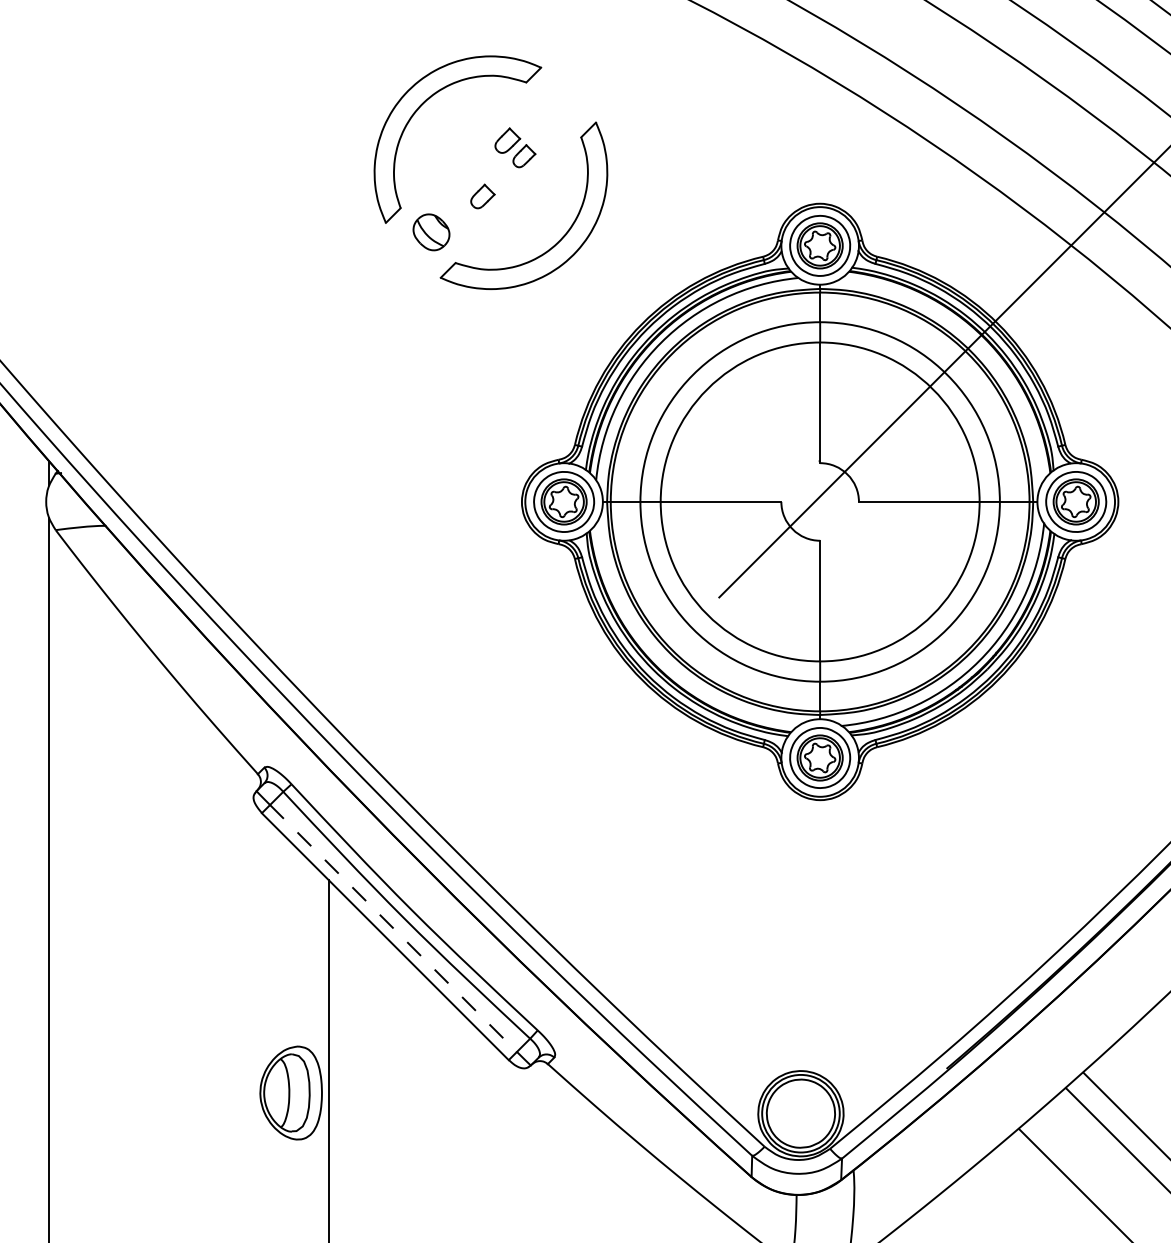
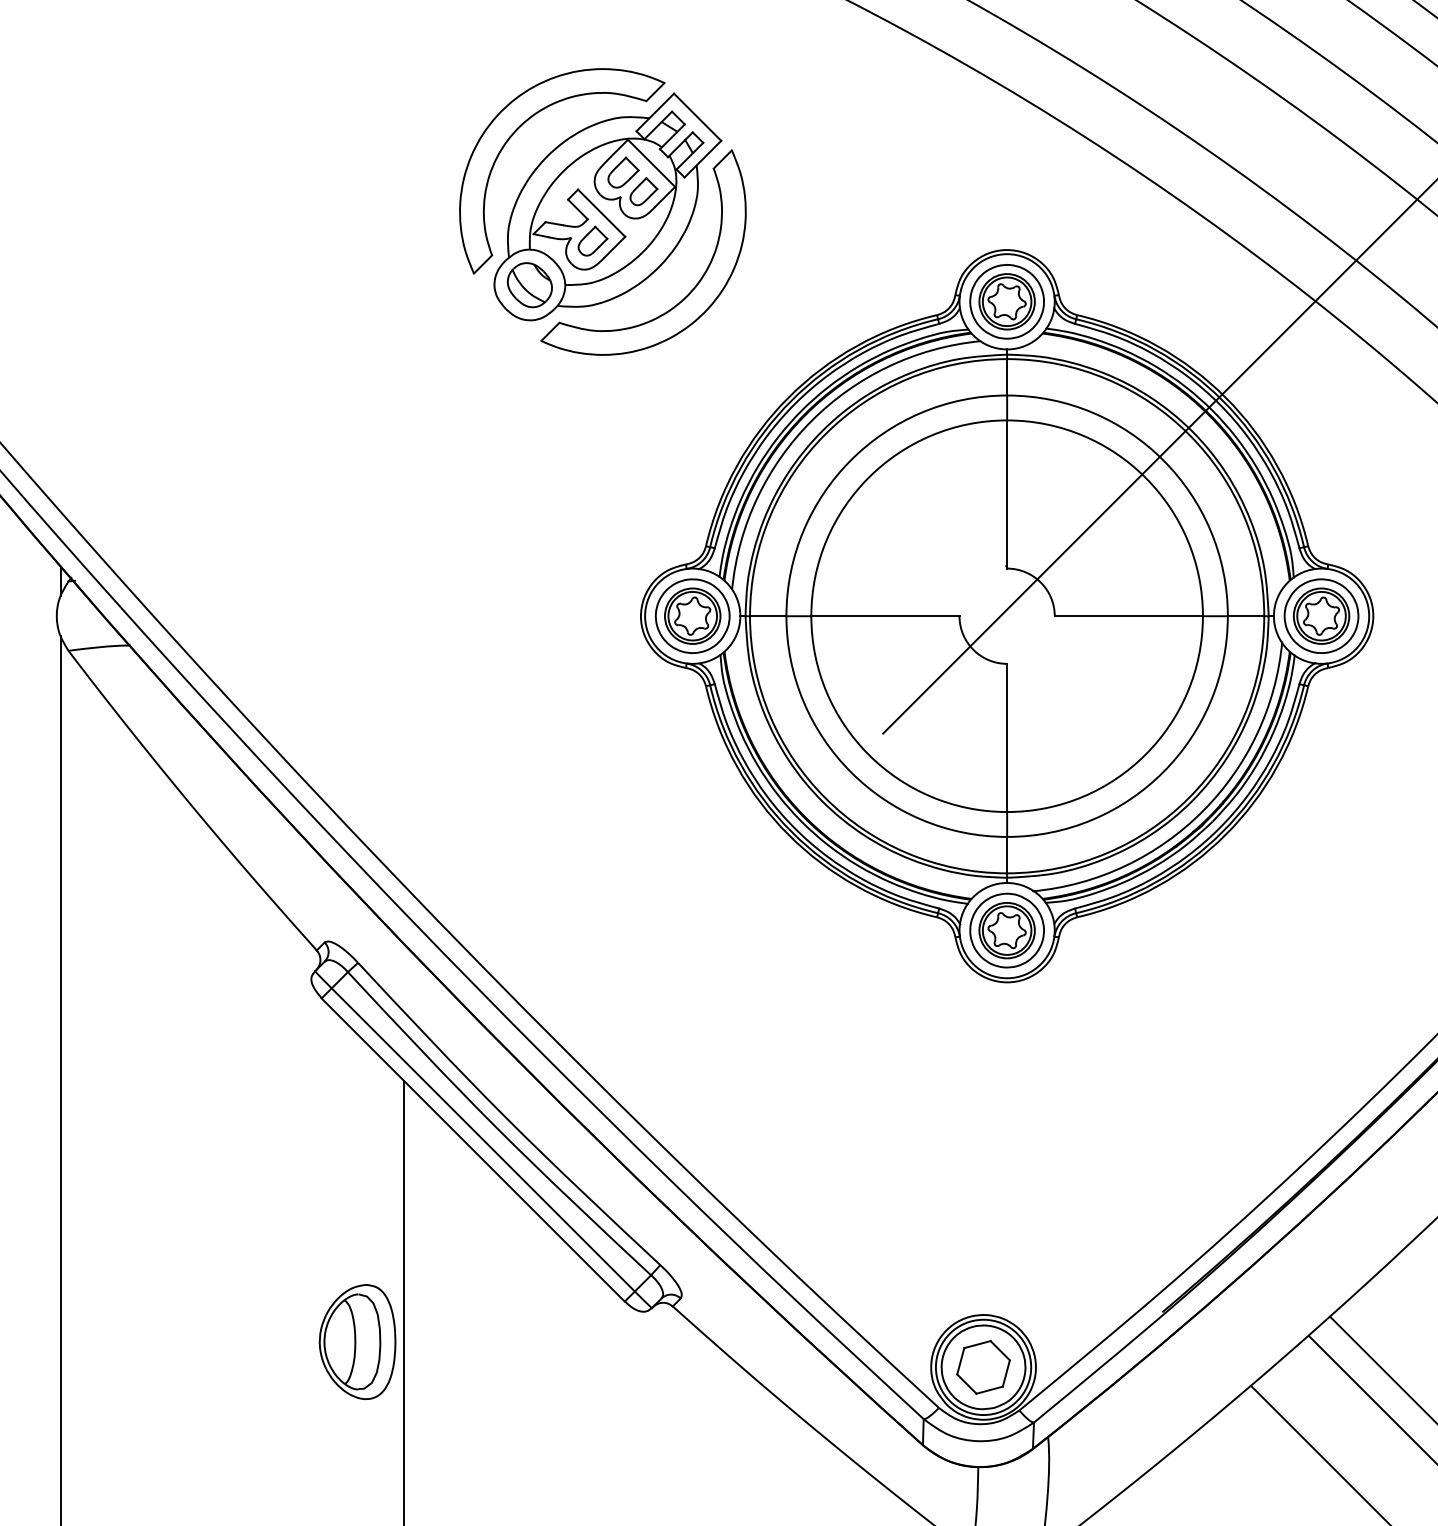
part: (494, 168) -> (607, 206), added
line: (393, 928) -> (483, 1140), dashed -> solid
part: (800, 1113) -> (983, 1367), added

